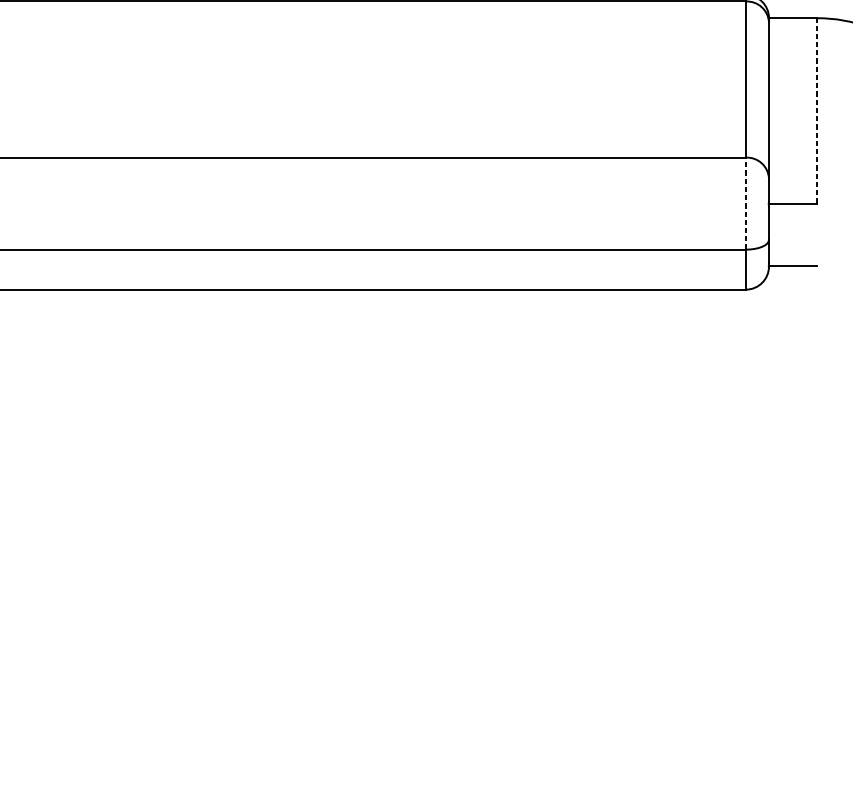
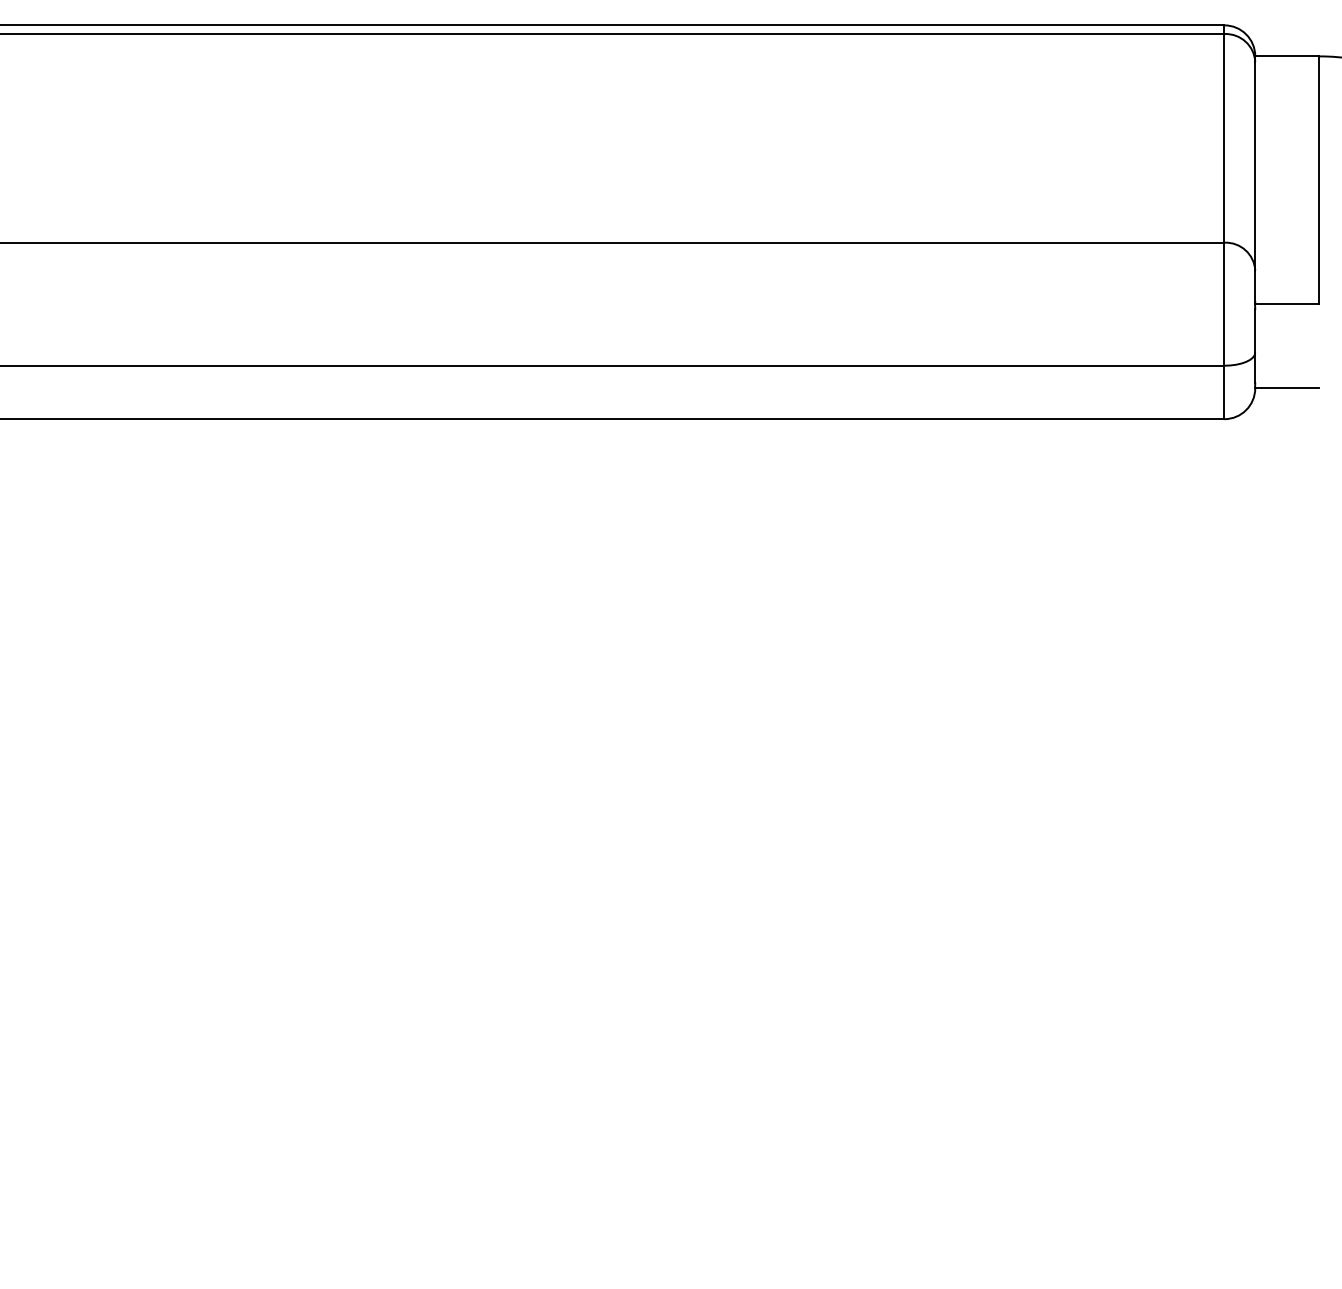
line: (817, 111) -> (1319, 180), dashed -> solid
line: (745, 203) -> (1224, 304), dashed -> solid

